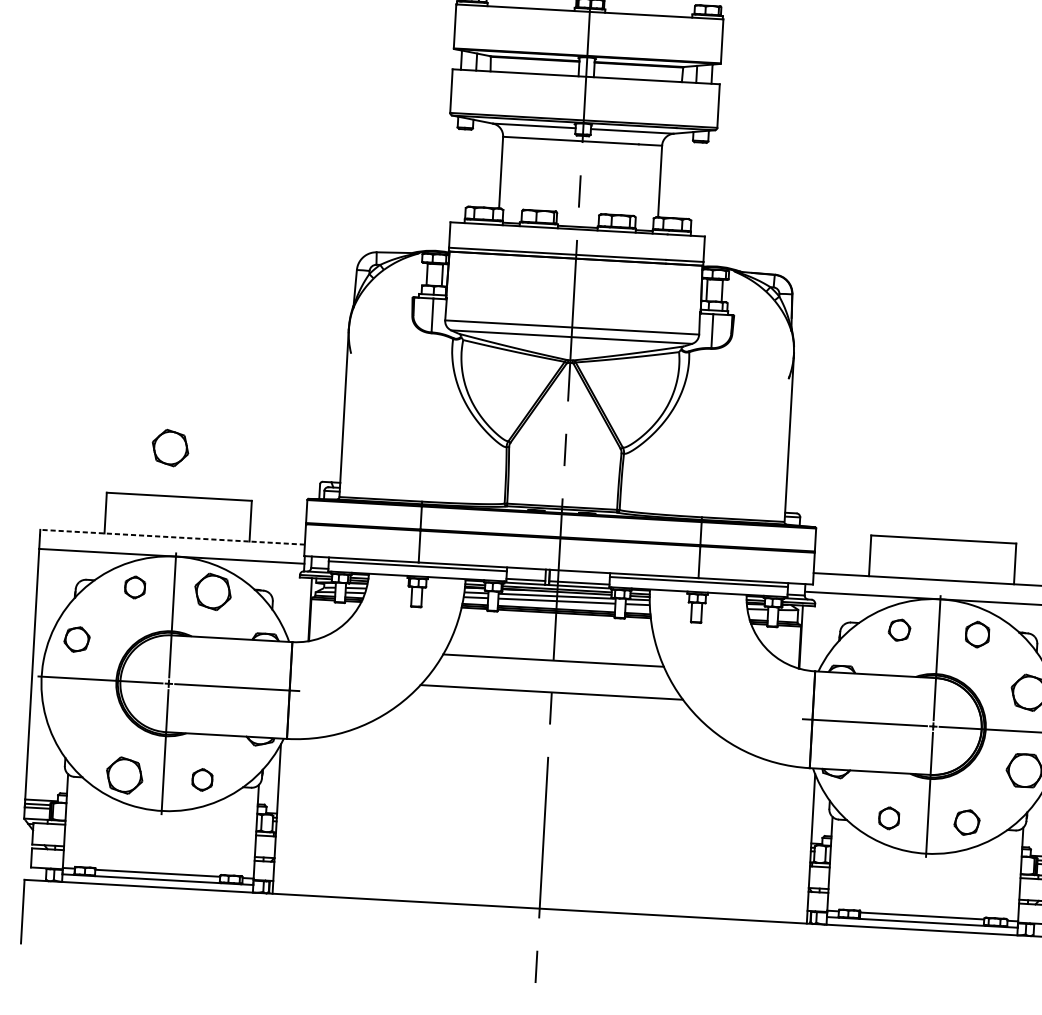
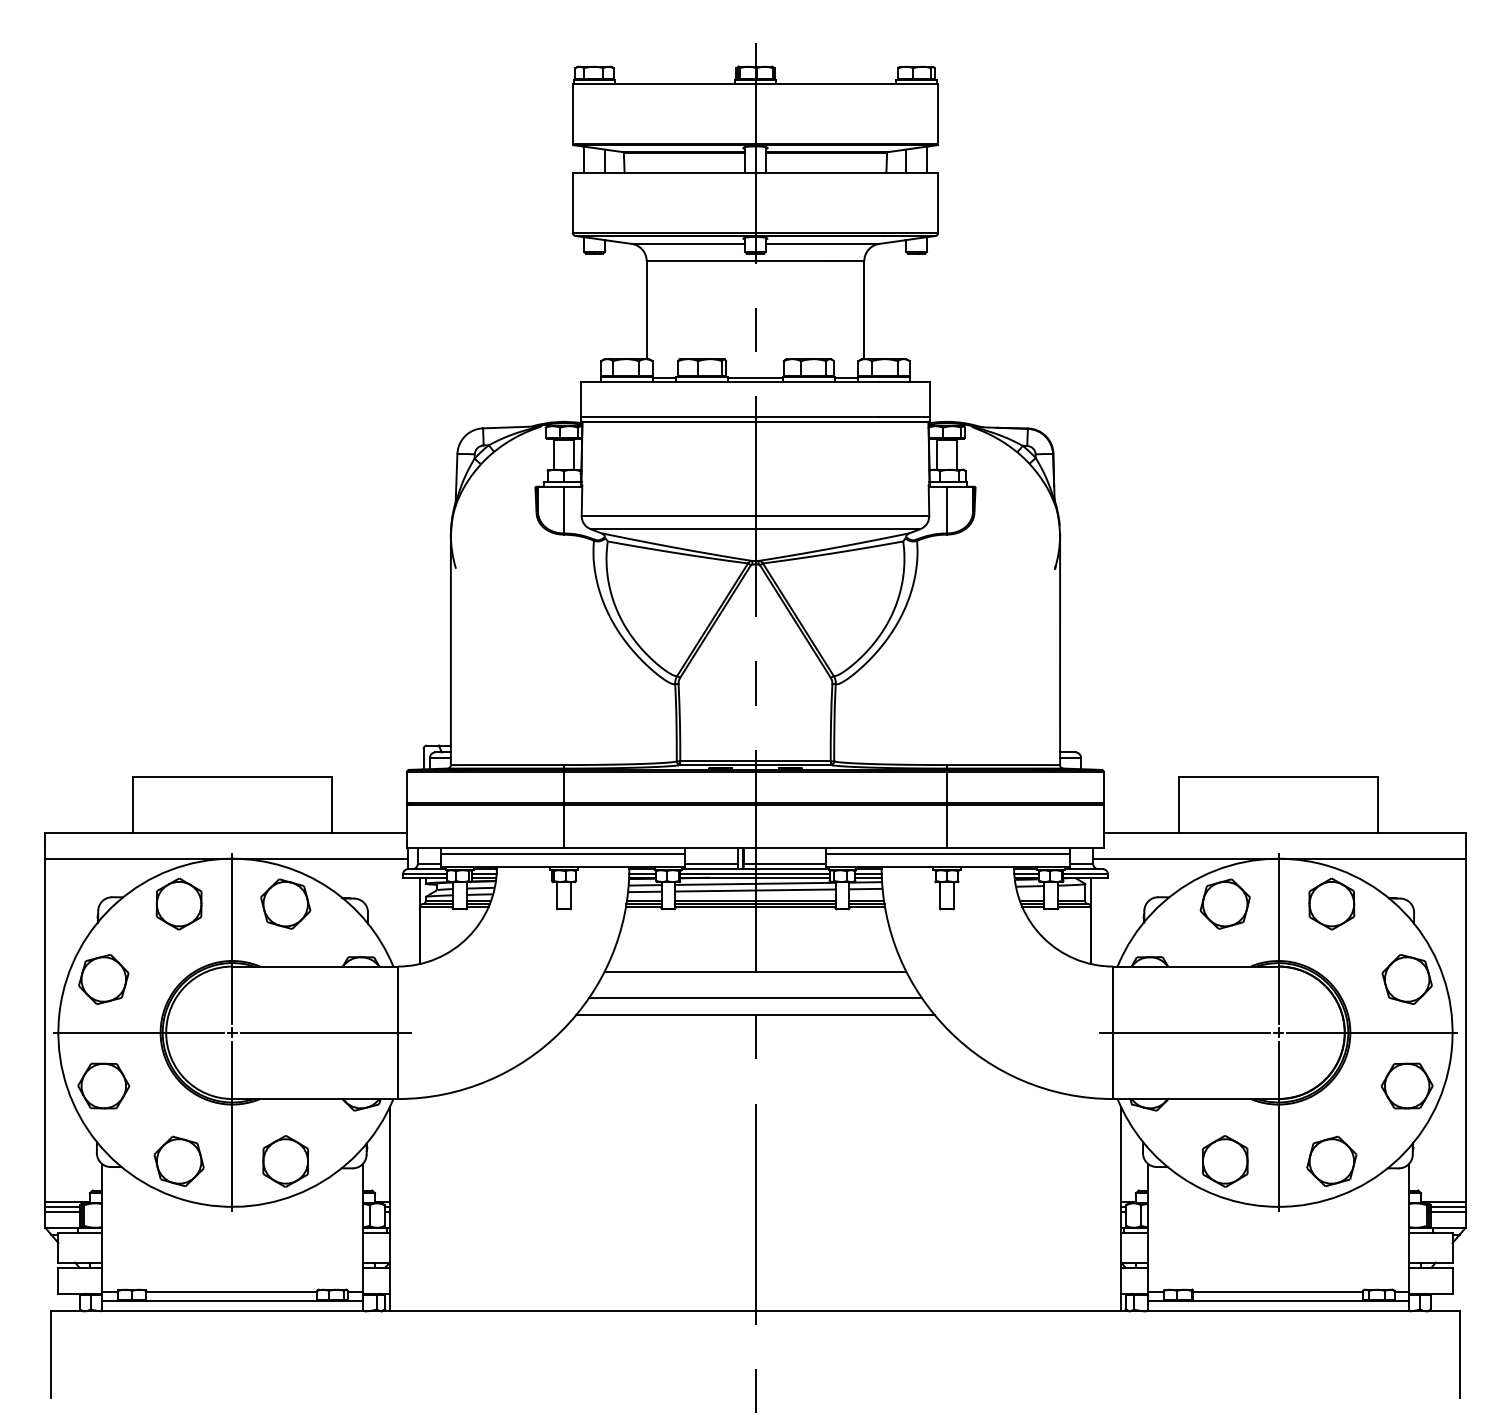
part: (170, 447) -> (216, 710), removed
line: (171, 537) -> (225, 832), dashed -> solid
part: (134, 587) -> (178, 903), size x1.67
part: (899, 629) -> (1224, 903), size x1.67
part: (977, 634) -> (1331, 903), size x1.43
part: (76, 639) -> (103, 979), size x1.43
line: (552, 679) -> (755, 997), added
part: (72, 717) -> (103, 1085), added
part: (202, 779) -> (285, 1161), size x1.67
part: (889, 818) -> (1225, 1161), size x1.67
part: (966, 821) -> (1331, 1160), size x1.43

